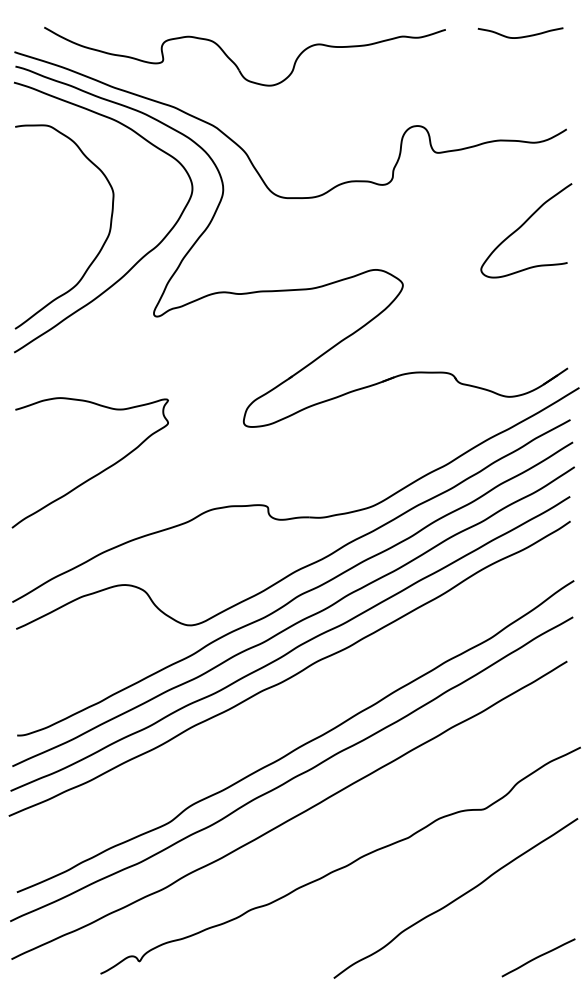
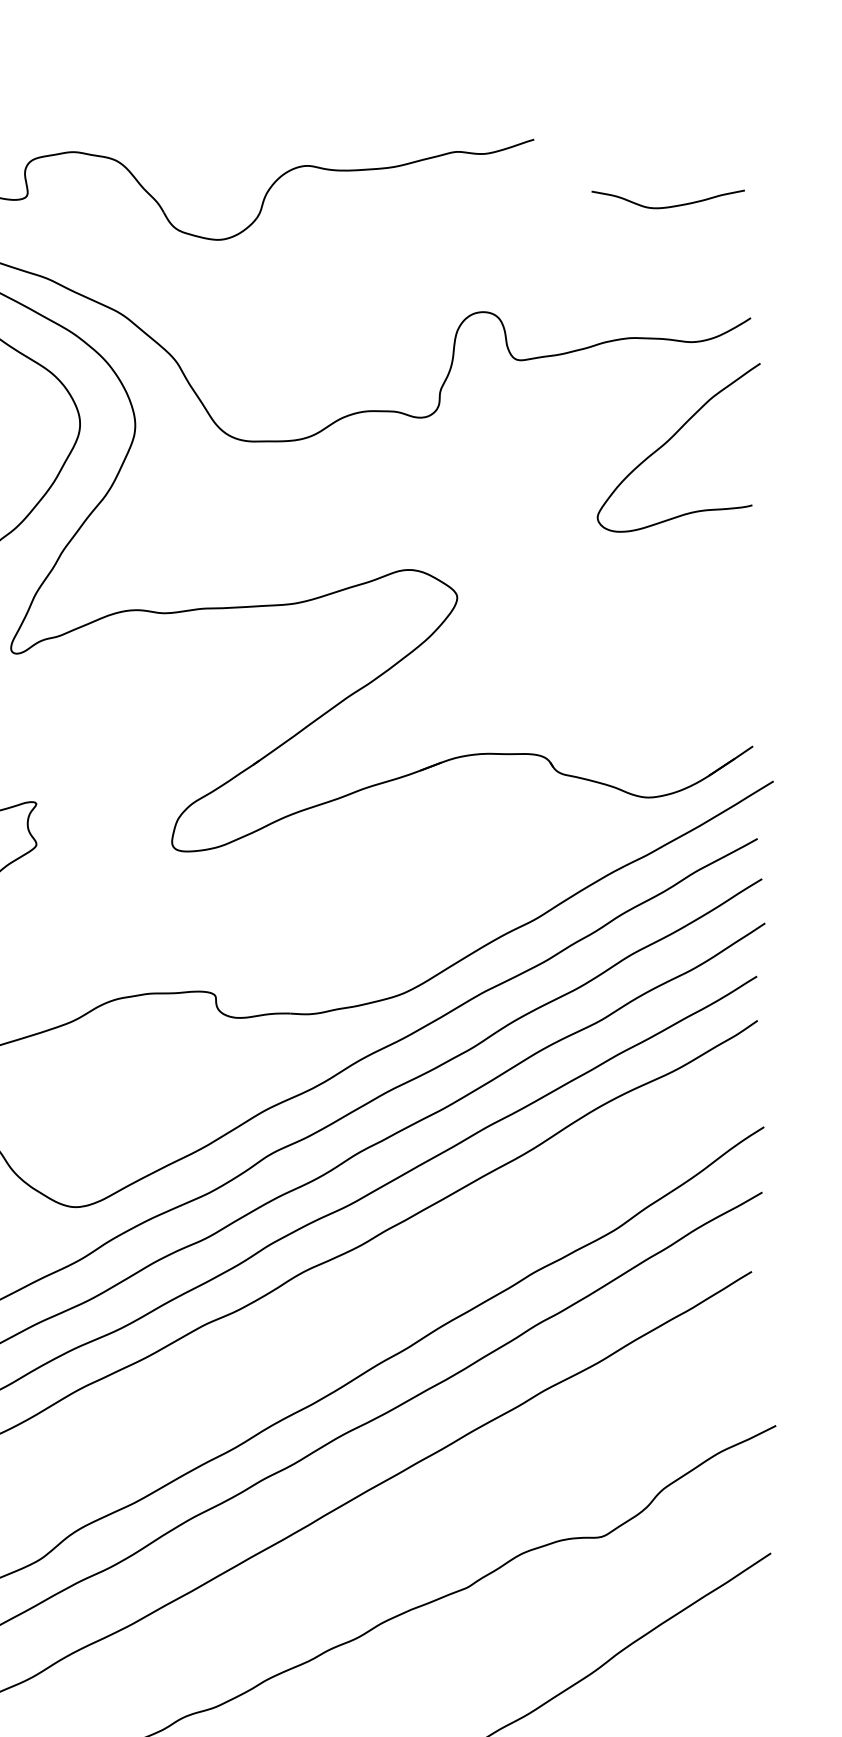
curve: (520, 36) -> (668, 205), moved
curve: (522, 226) -> (671, 440), moved

